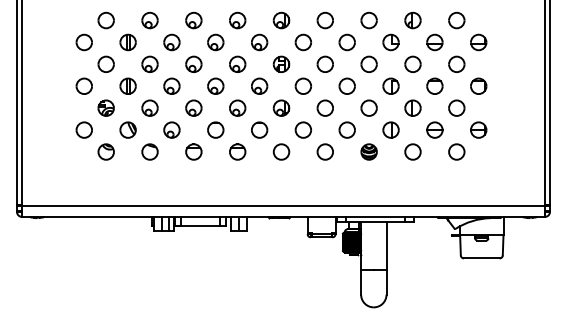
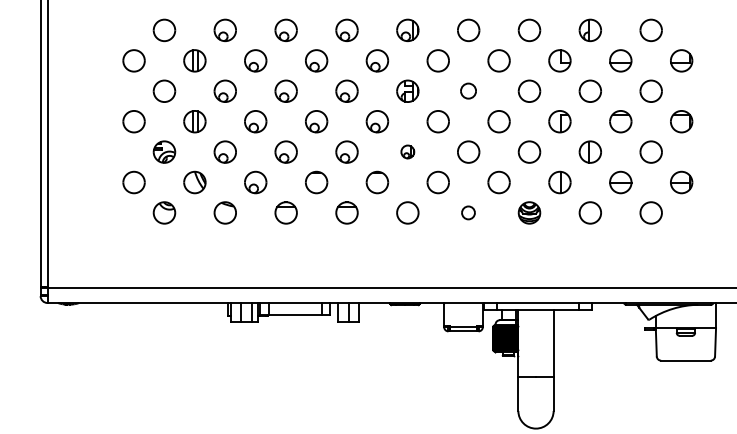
part: (324, 63) -> (467, 90), size x0.7
part: (281, 107) -> (407, 151), size x0.6
part: (324, 151) -> (467, 212), size x0.6

